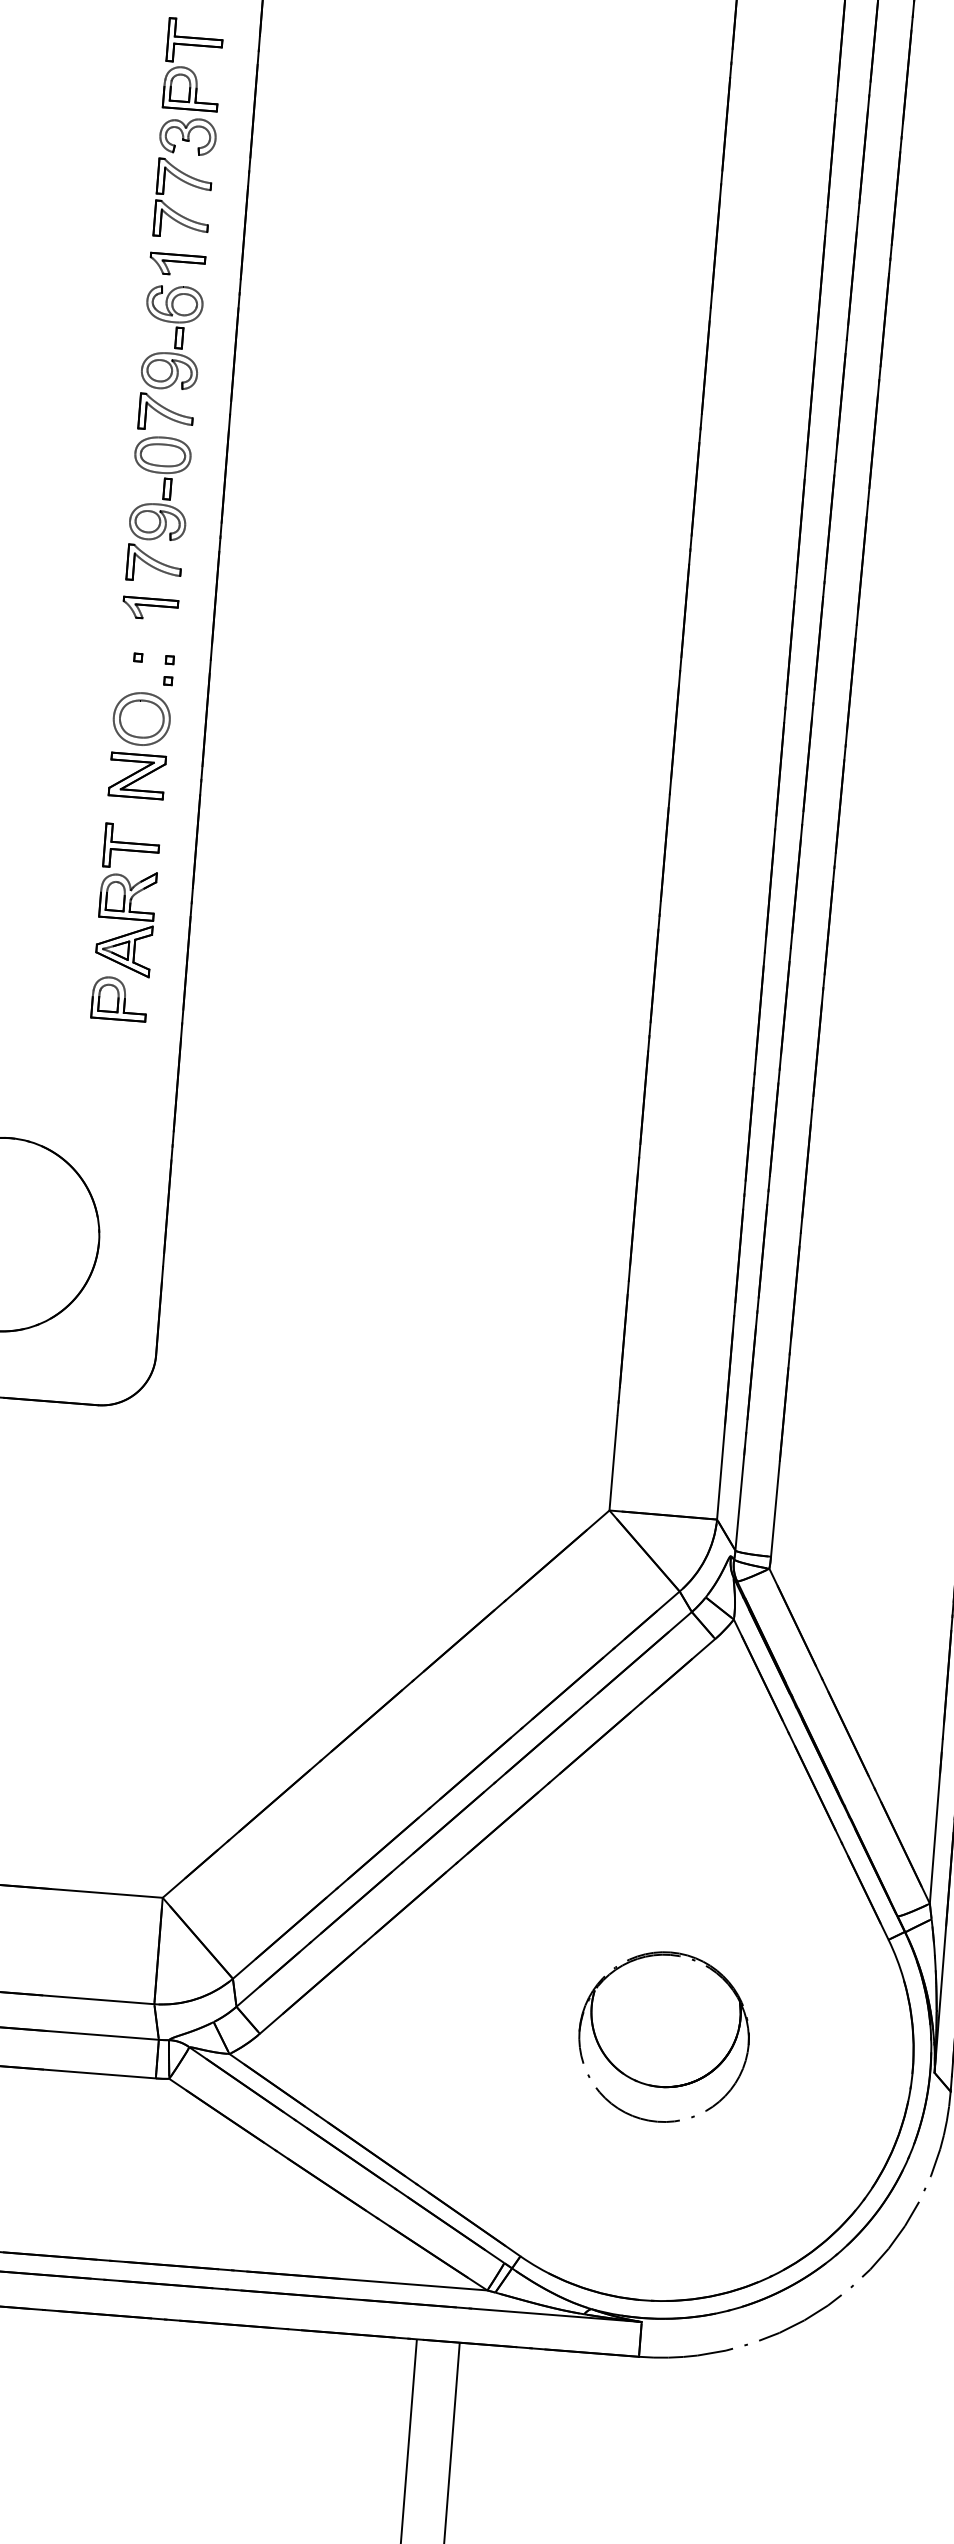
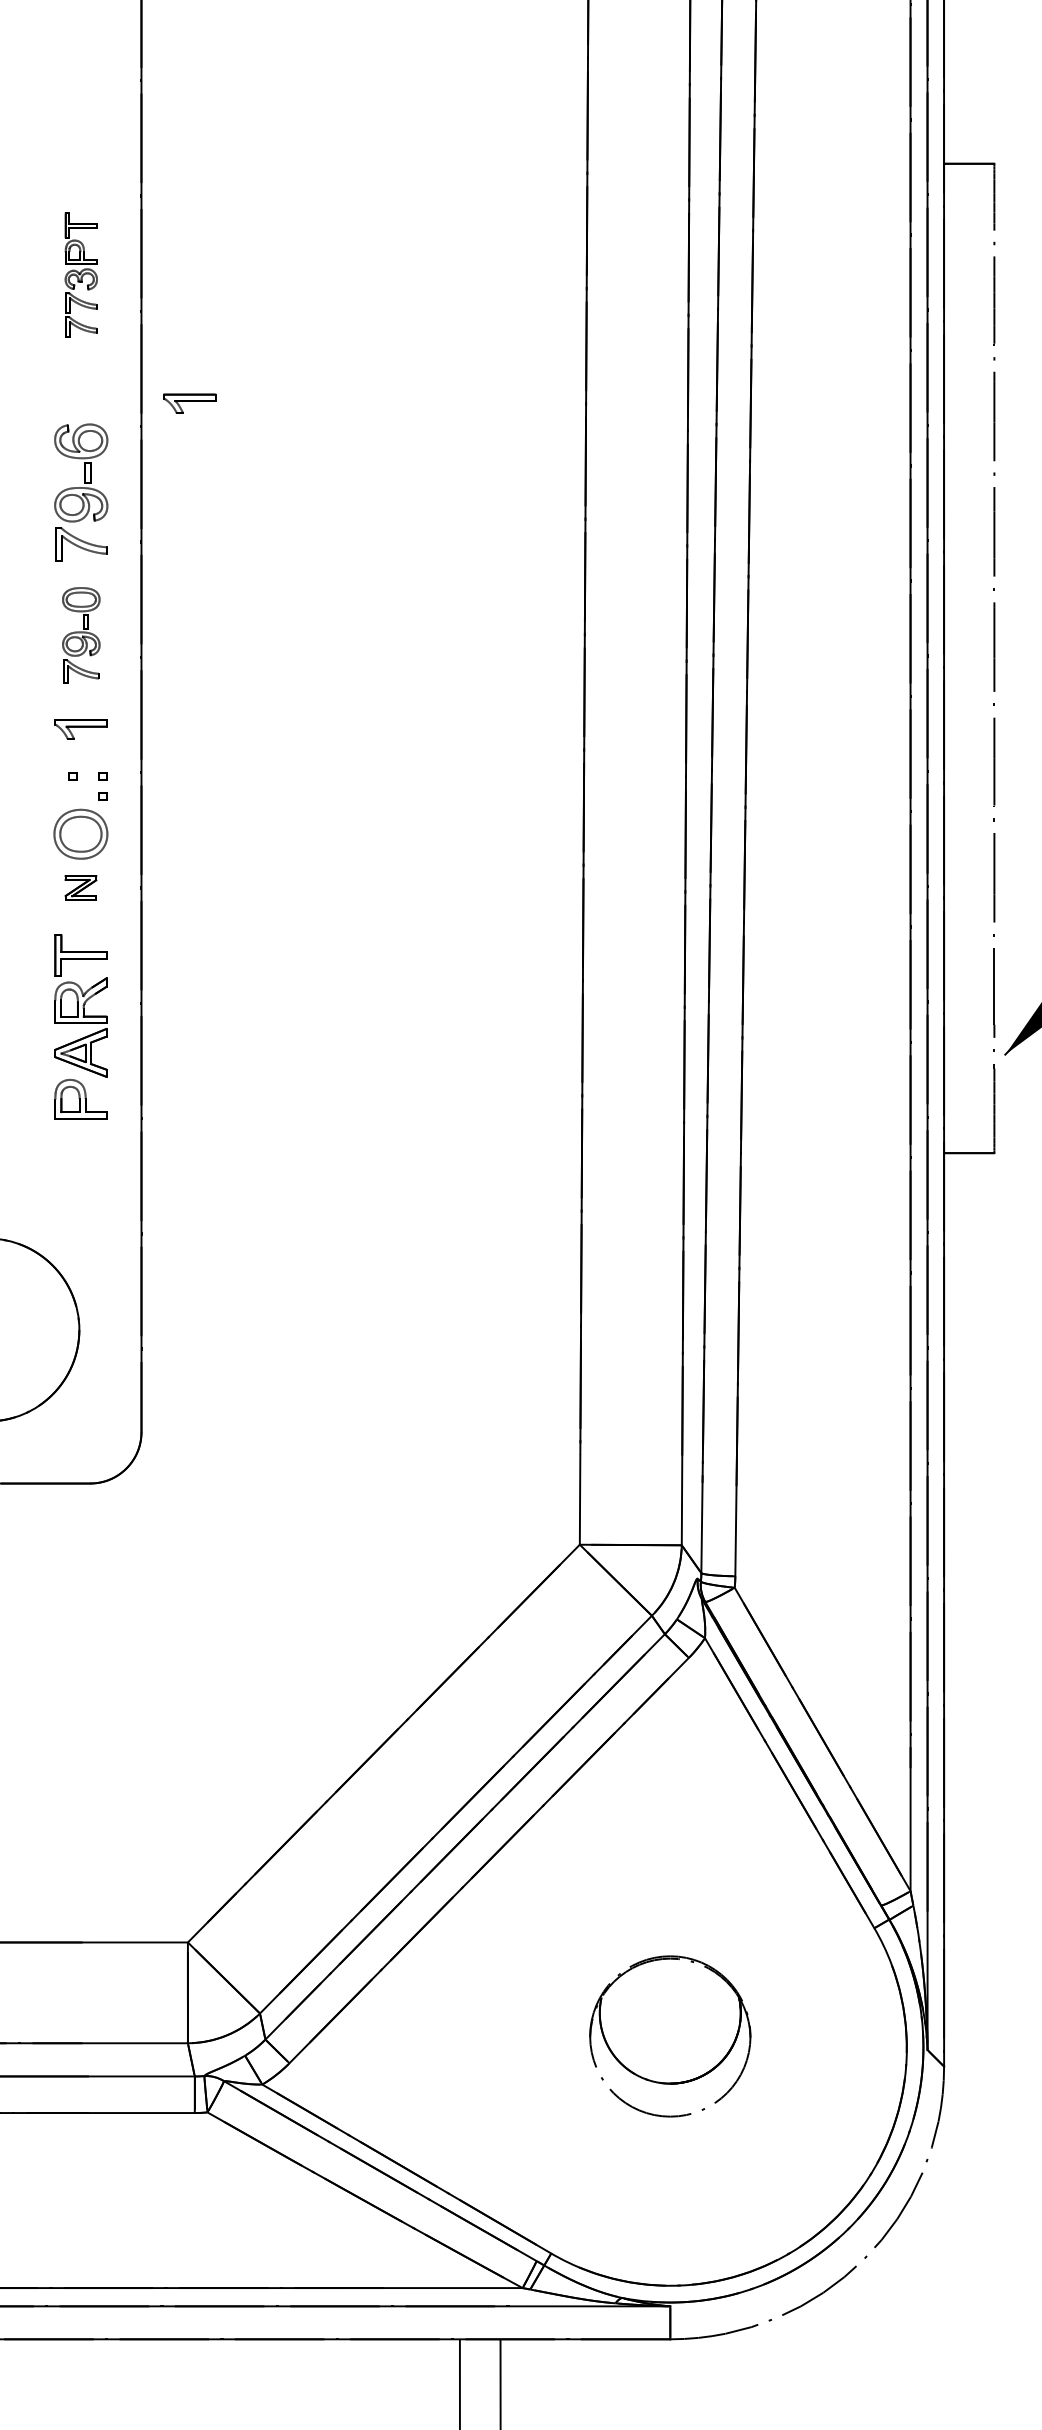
part: (188, 128) -> (81, 274), size x0.6
part: (177, 264) -> (189, 403), moved
part: (158, 509) -> (81, 635), size x0.7
part: (136, 775) -> (80, 887), size x0.6

